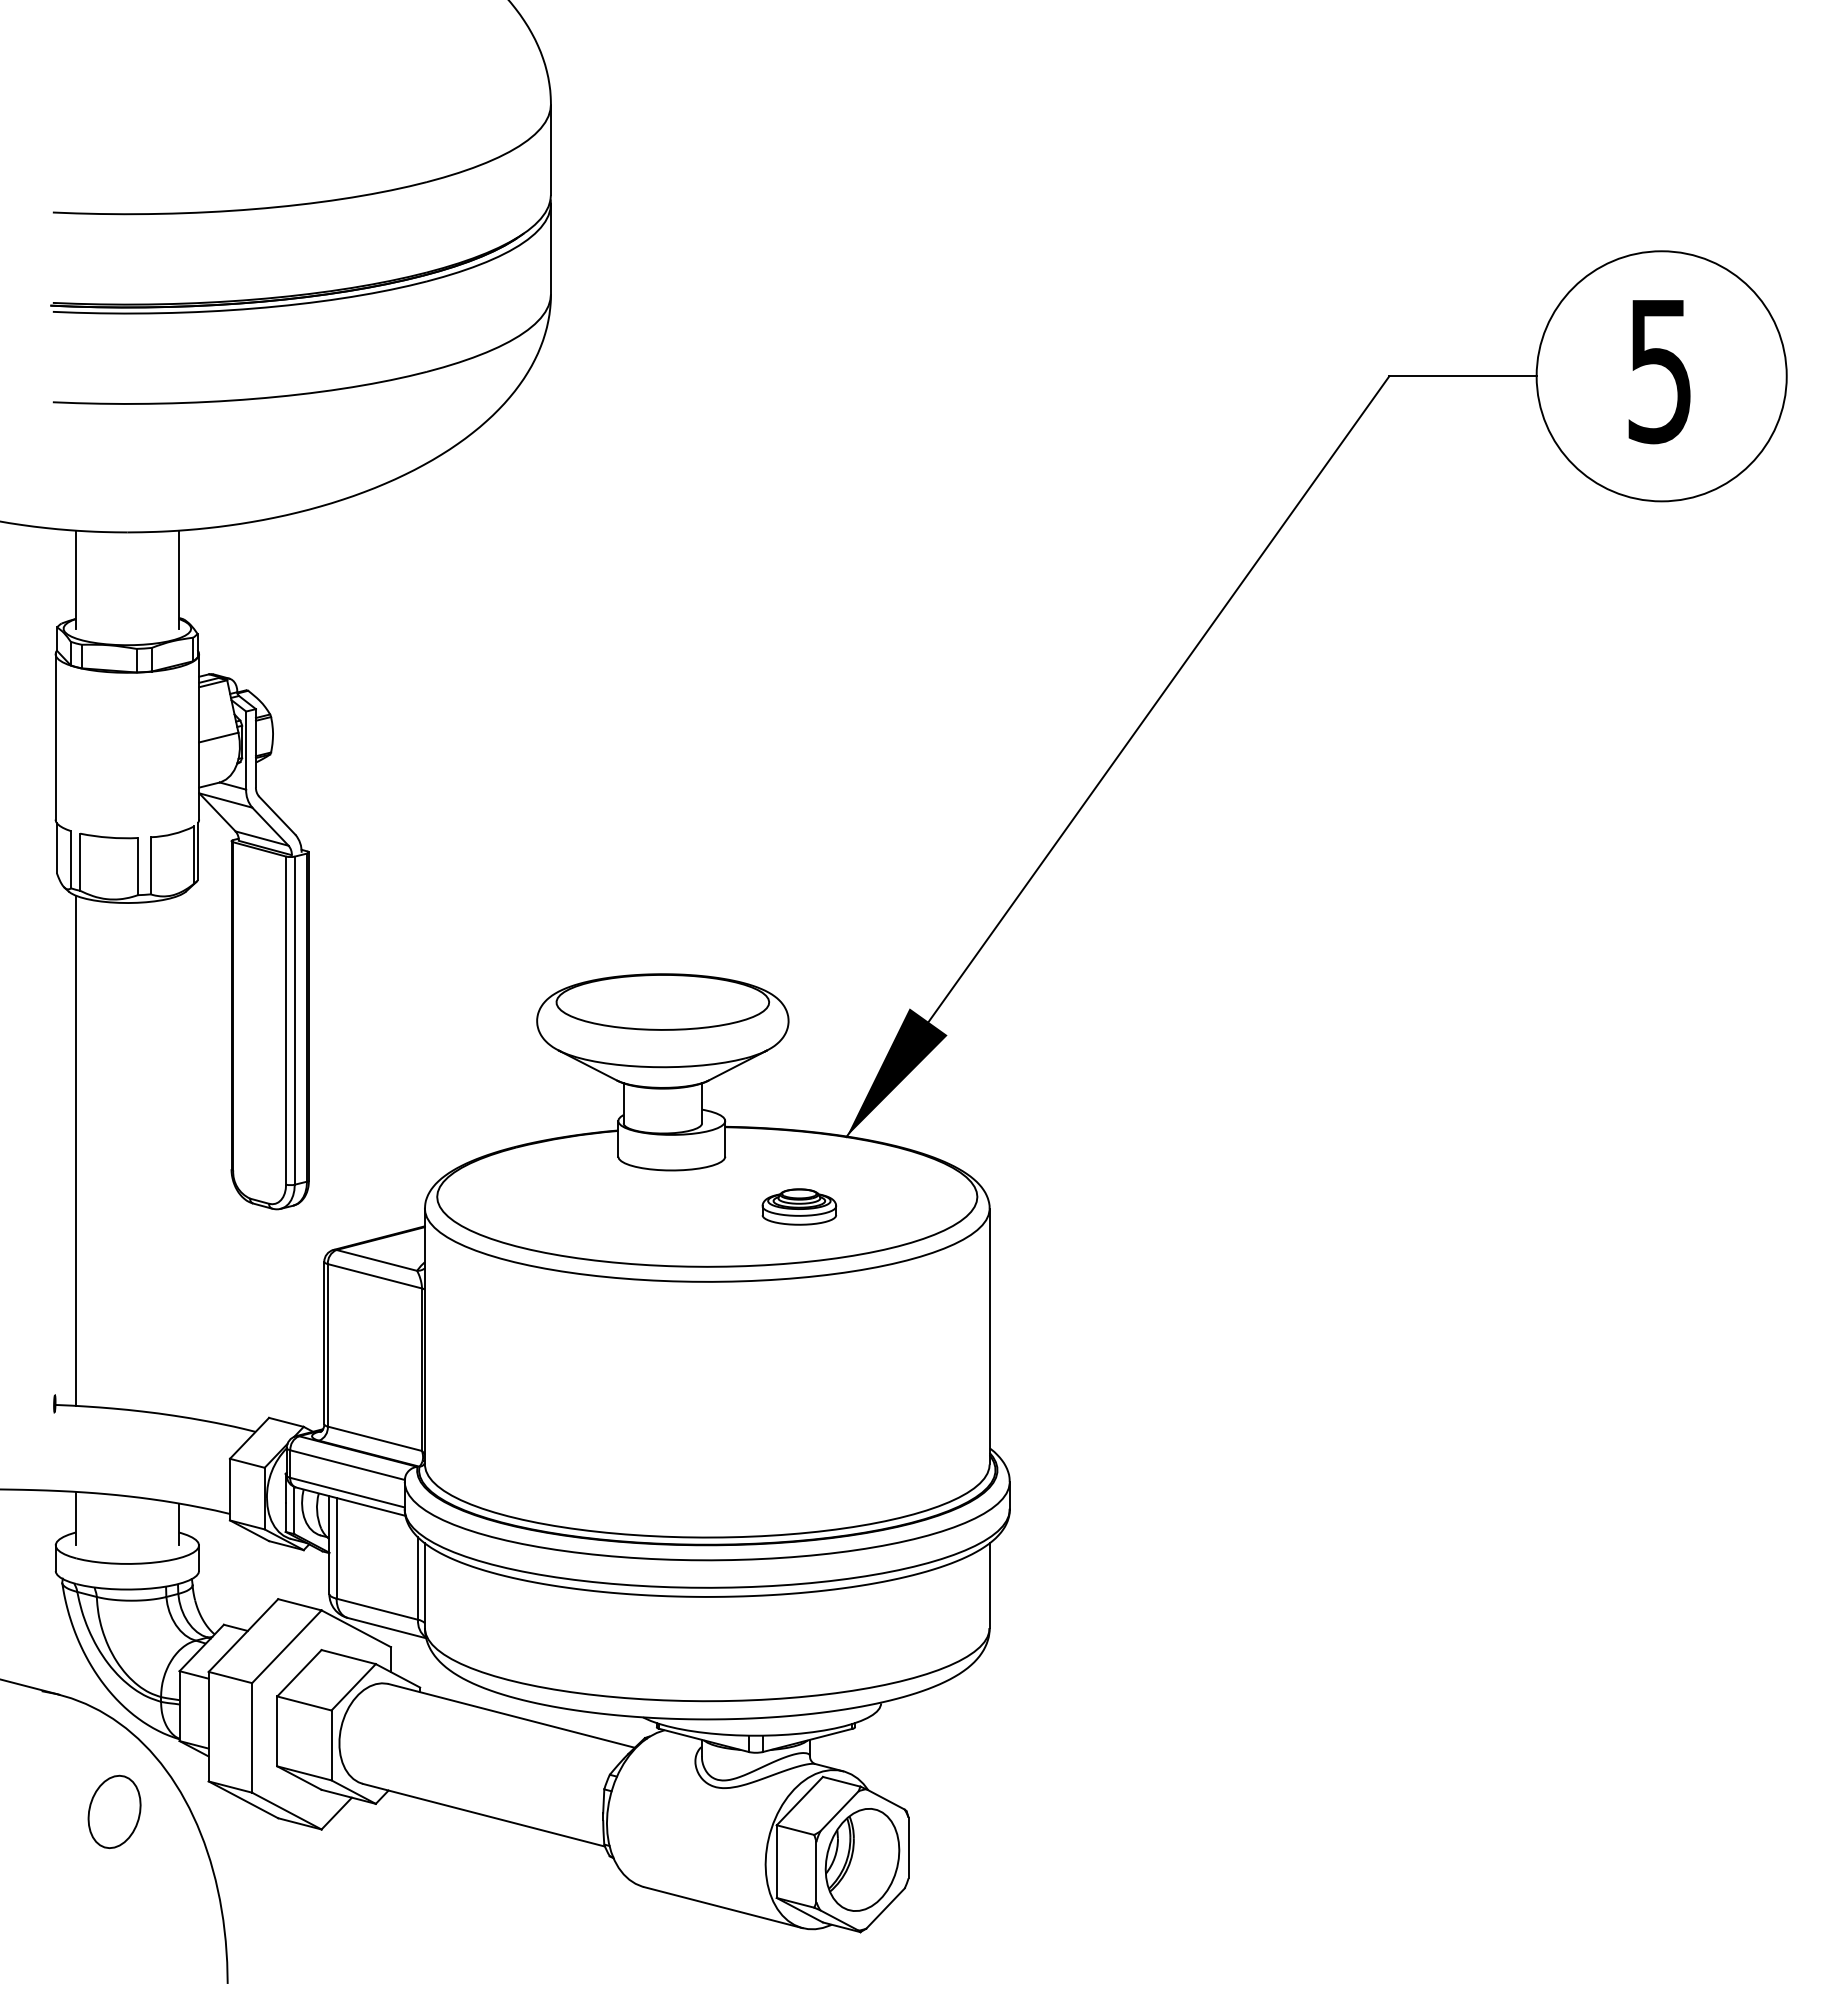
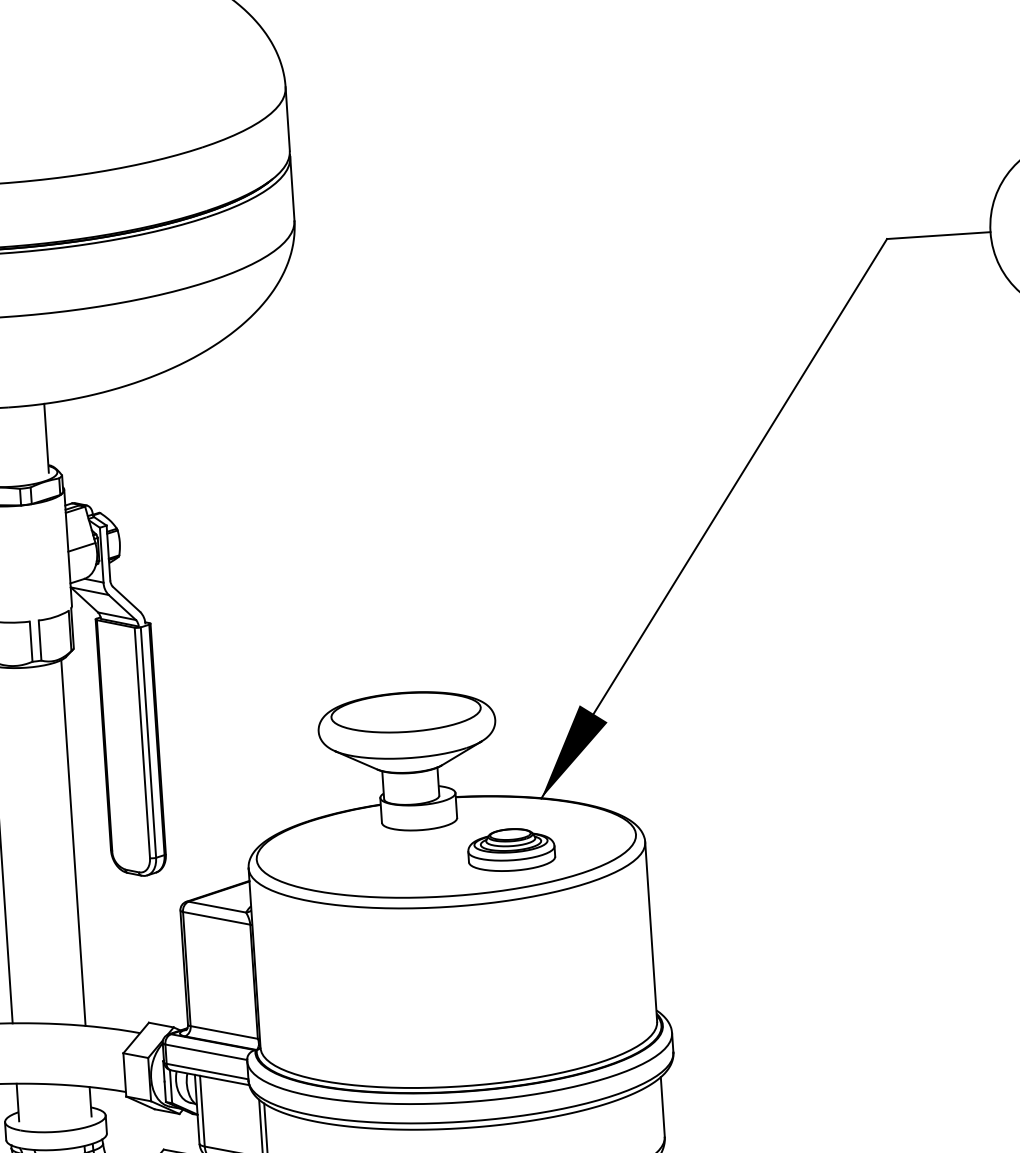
line: (178, 1155) -> (73, 842), added
part: (799, 1206) -> (511, 849), size x1.67

